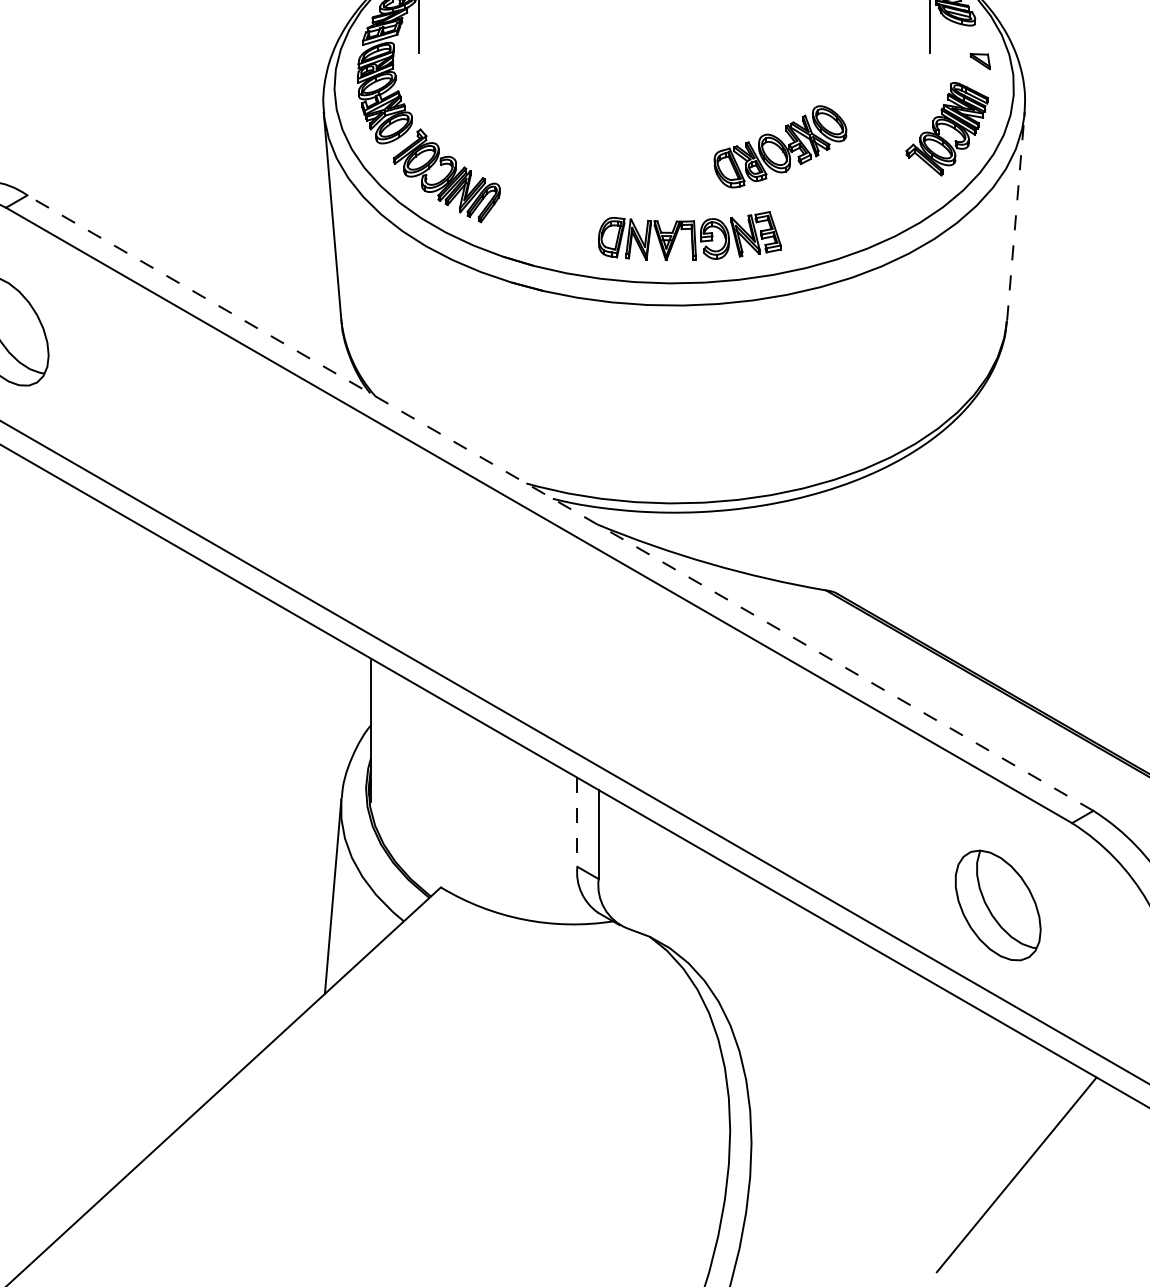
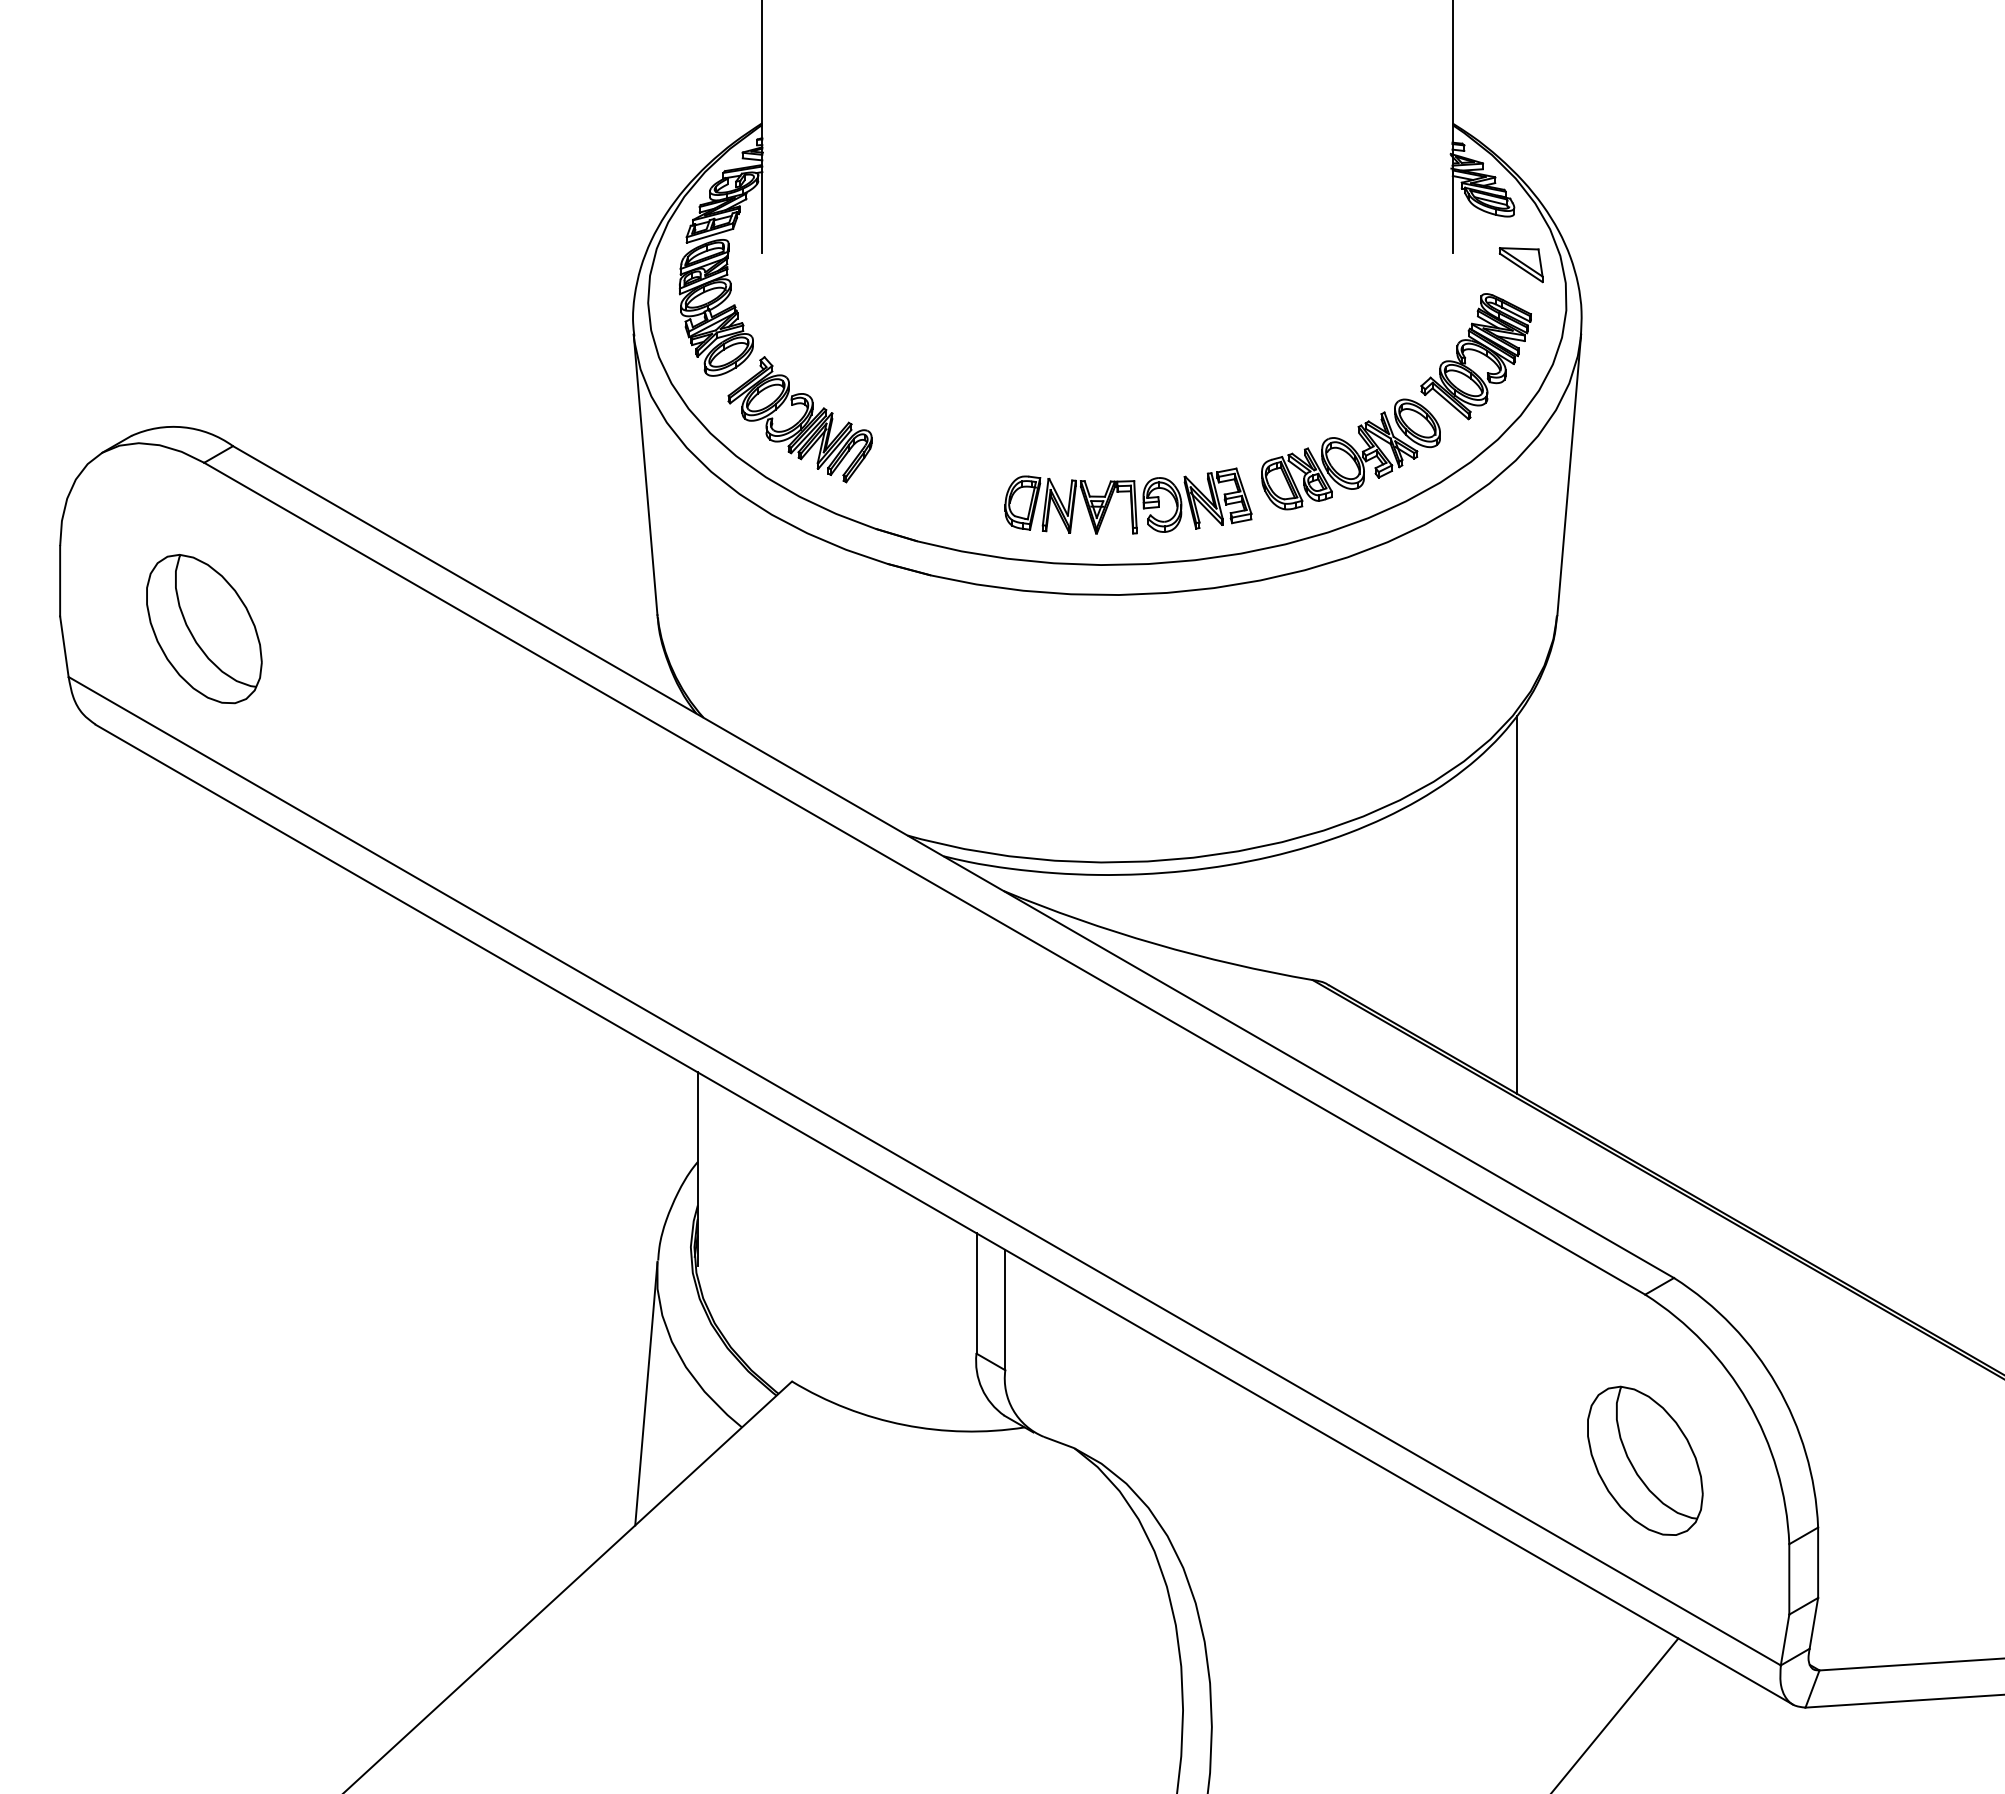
part: (979, 61) -> (1520, 265), size x1.67
part: (780, 146) -> (1350, 454), moved
line: (1016, 216) -> (1569, 474), dashed -> solid
line: (560, 503) -> (953, 862), dashed -> solid
line: (977, 534) -> (1517, 904), added
line: (577, 822) -> (976, 1293), dashed -> solid
part: (998, 905) -> (1645, 1460), moved

